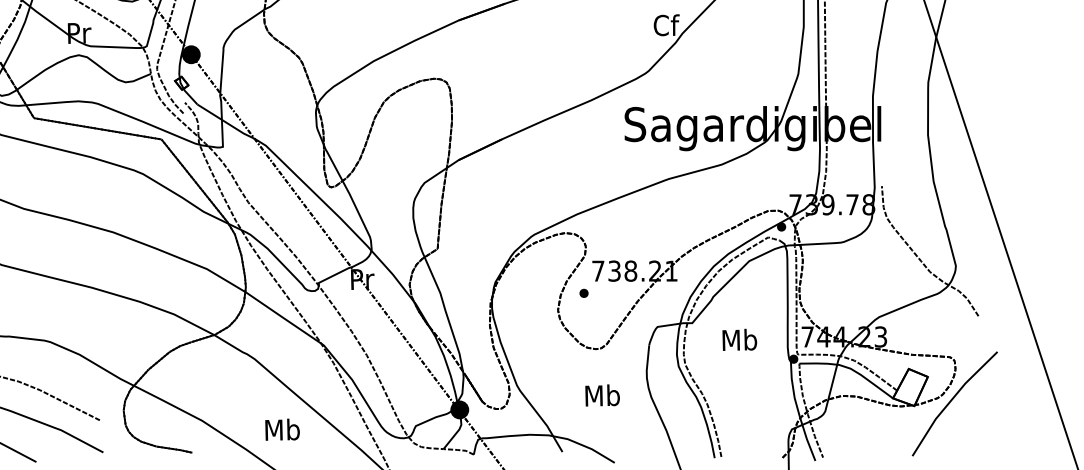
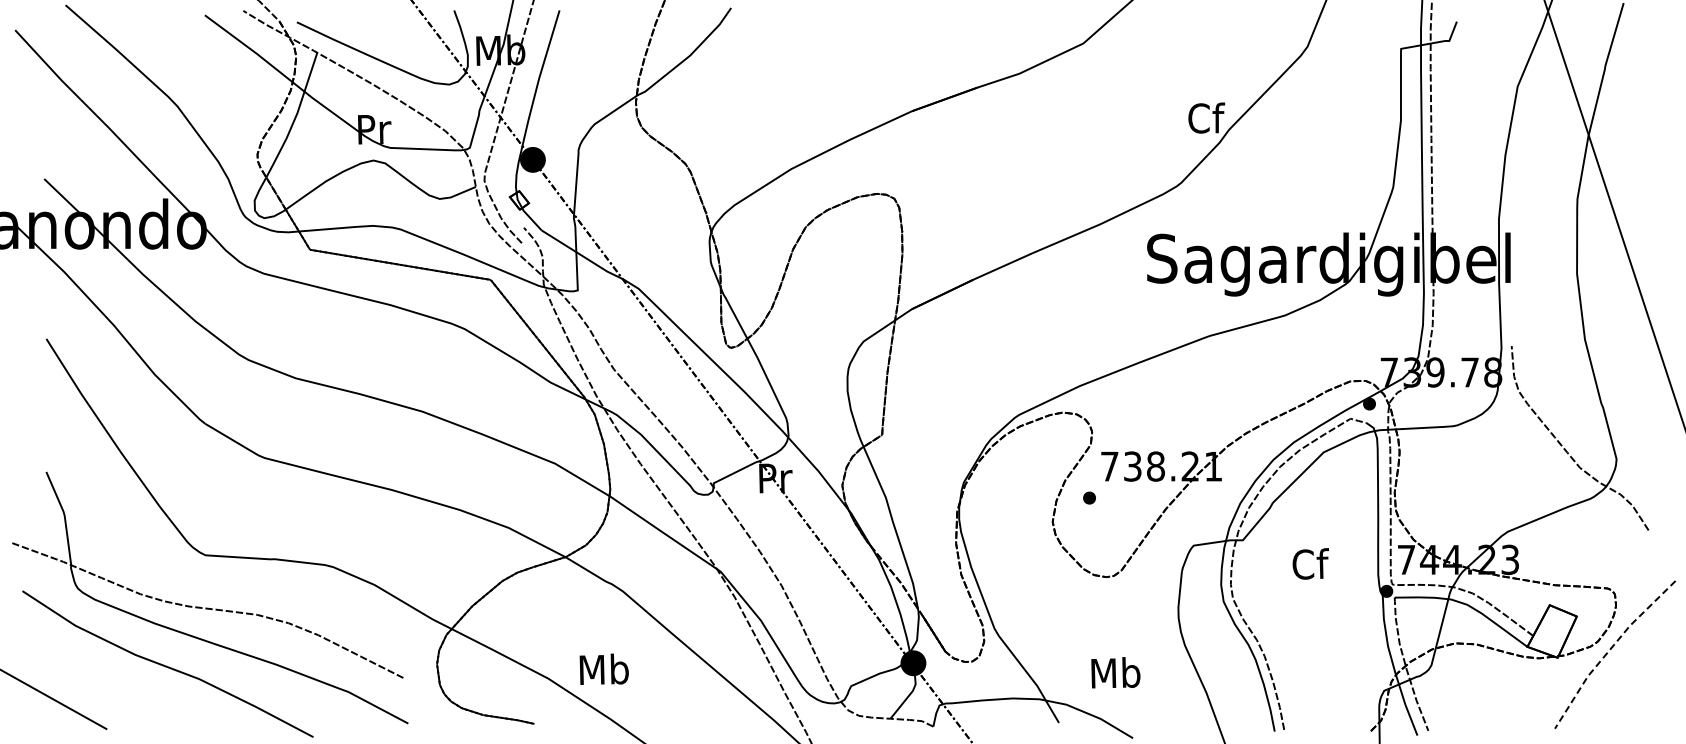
text: (739, 339) -> (1309, 563), Mb -> Cf
text: (602, 395) -> (1115, 672), moved
line: (950, 400) -> (1609, 650), solid -> dashed
text: (282, 429) -> (603, 668), moved

